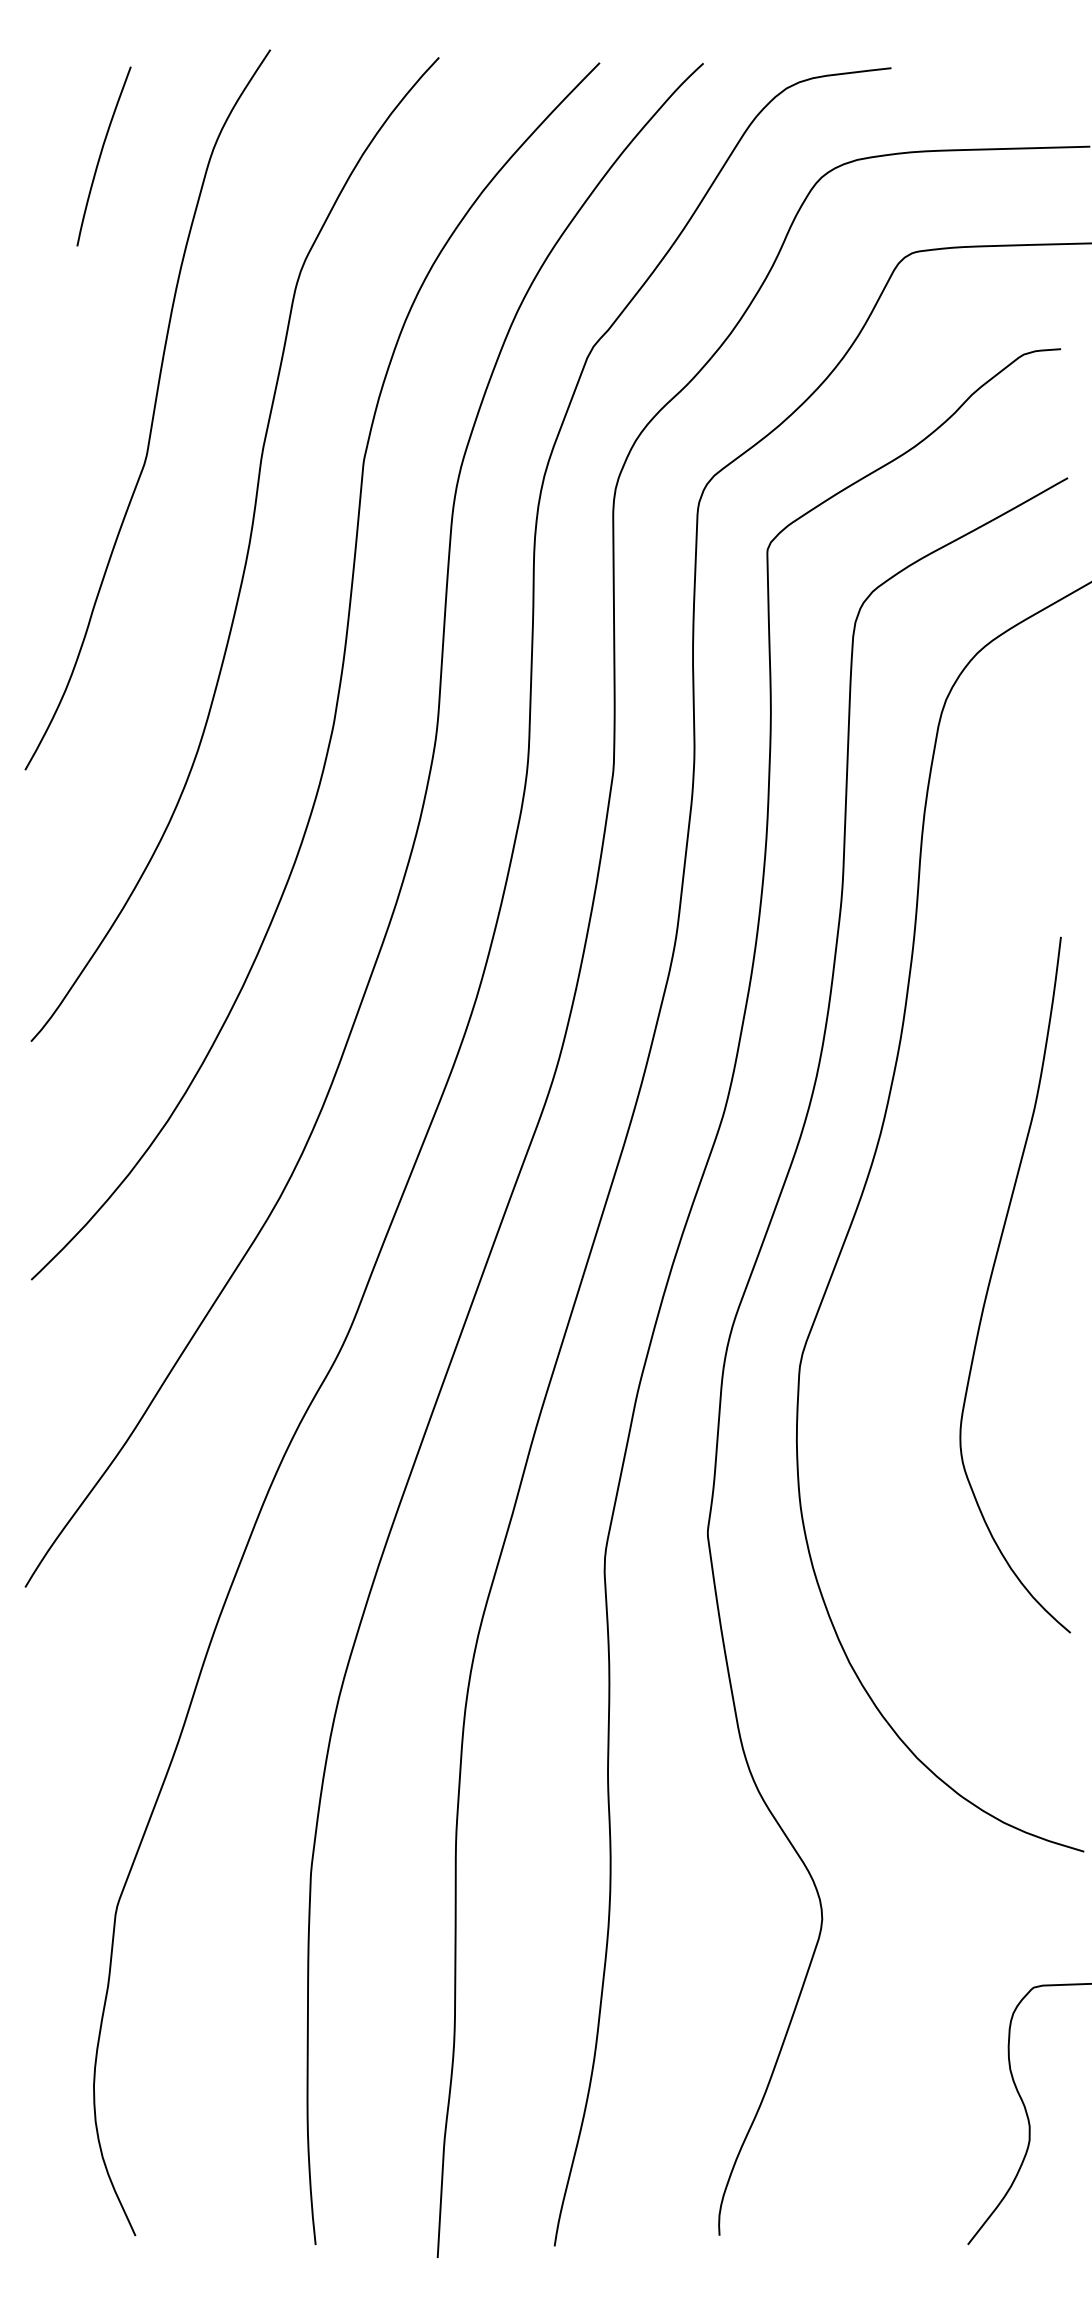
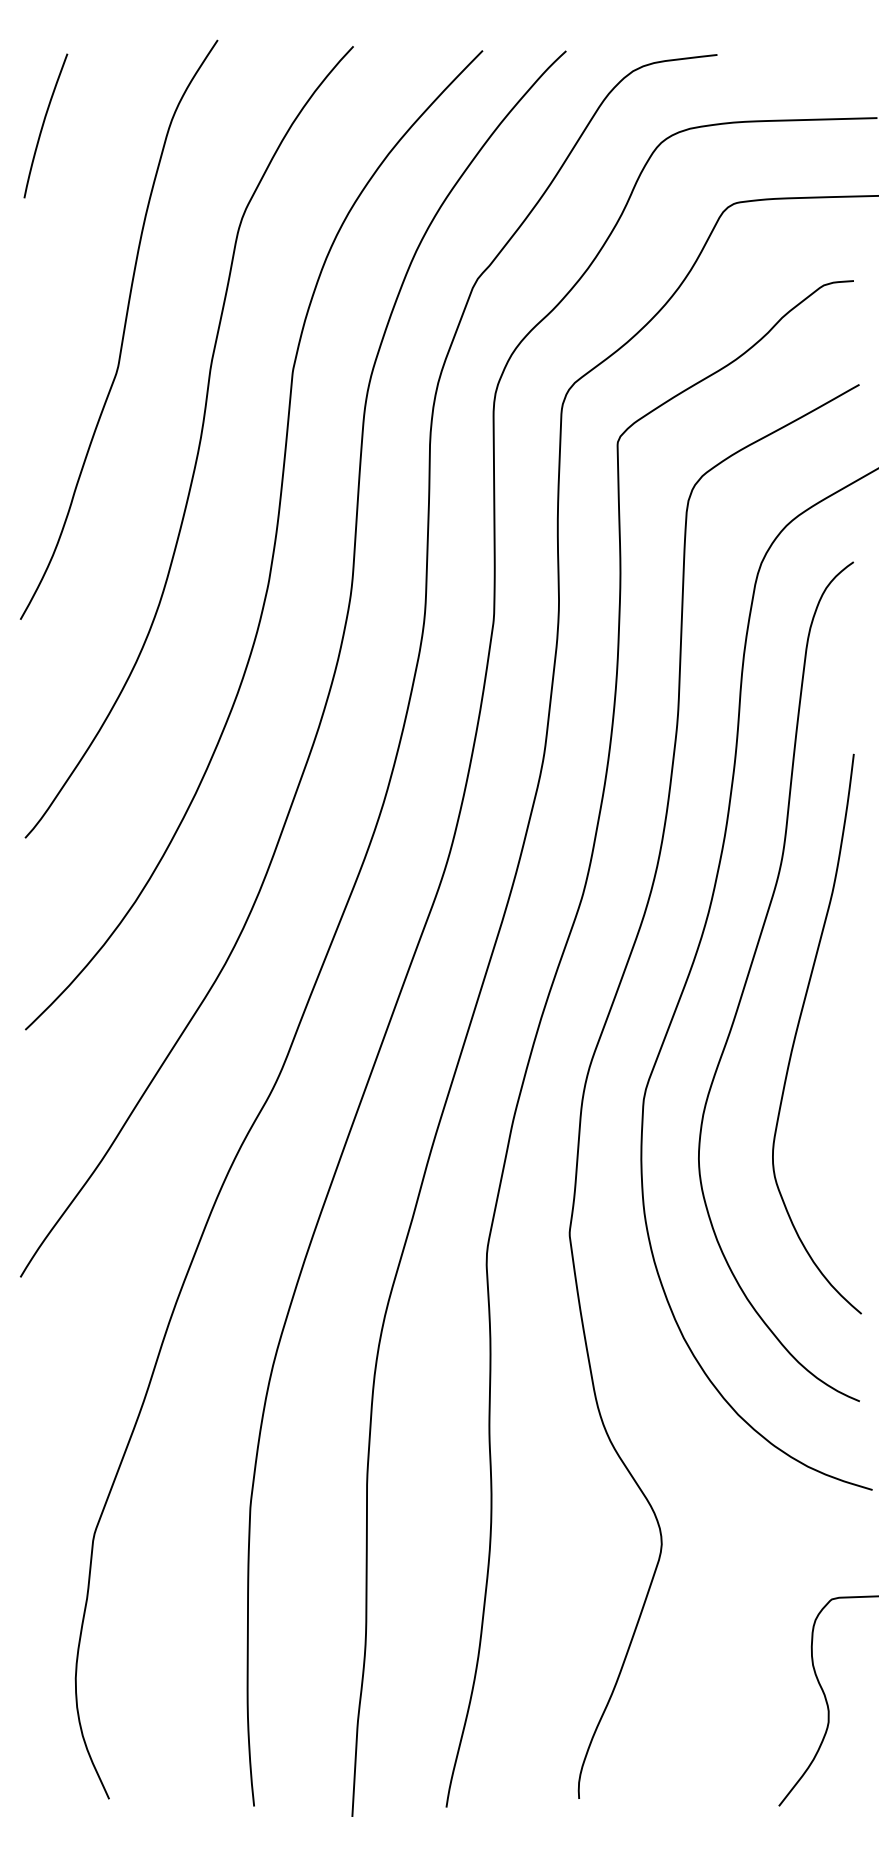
curve: (102, 154) -> (44, 124), moved
curve: (932, 1207) -> (750, 971), added

